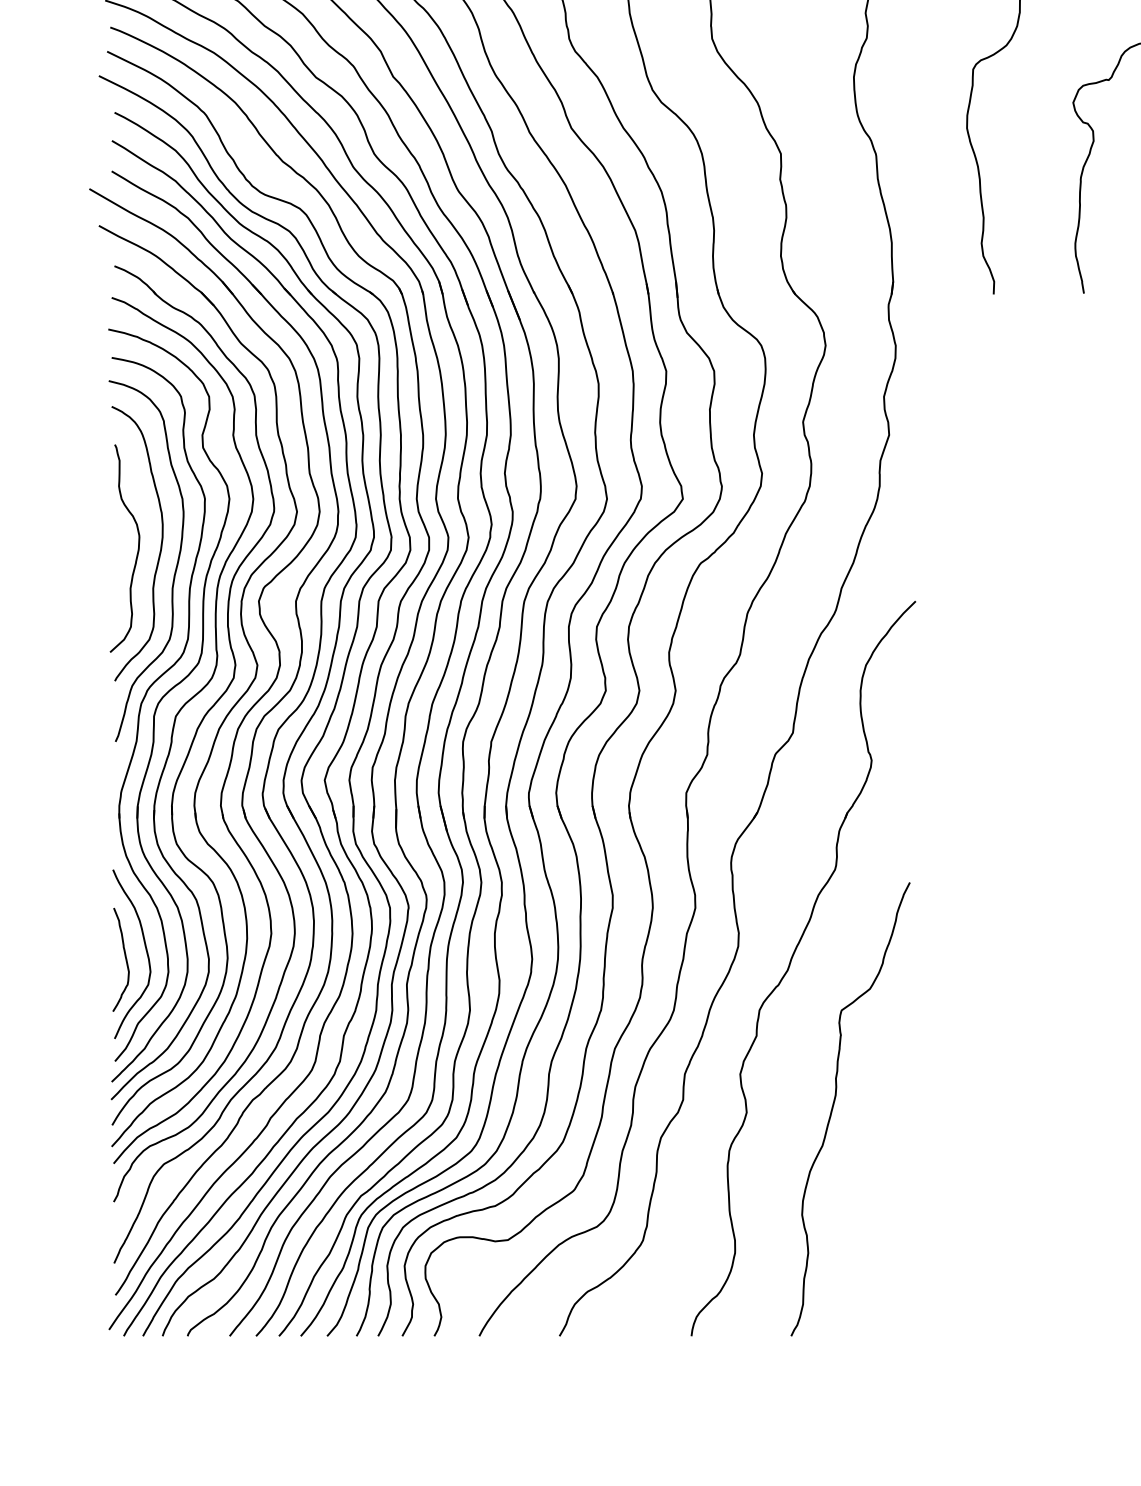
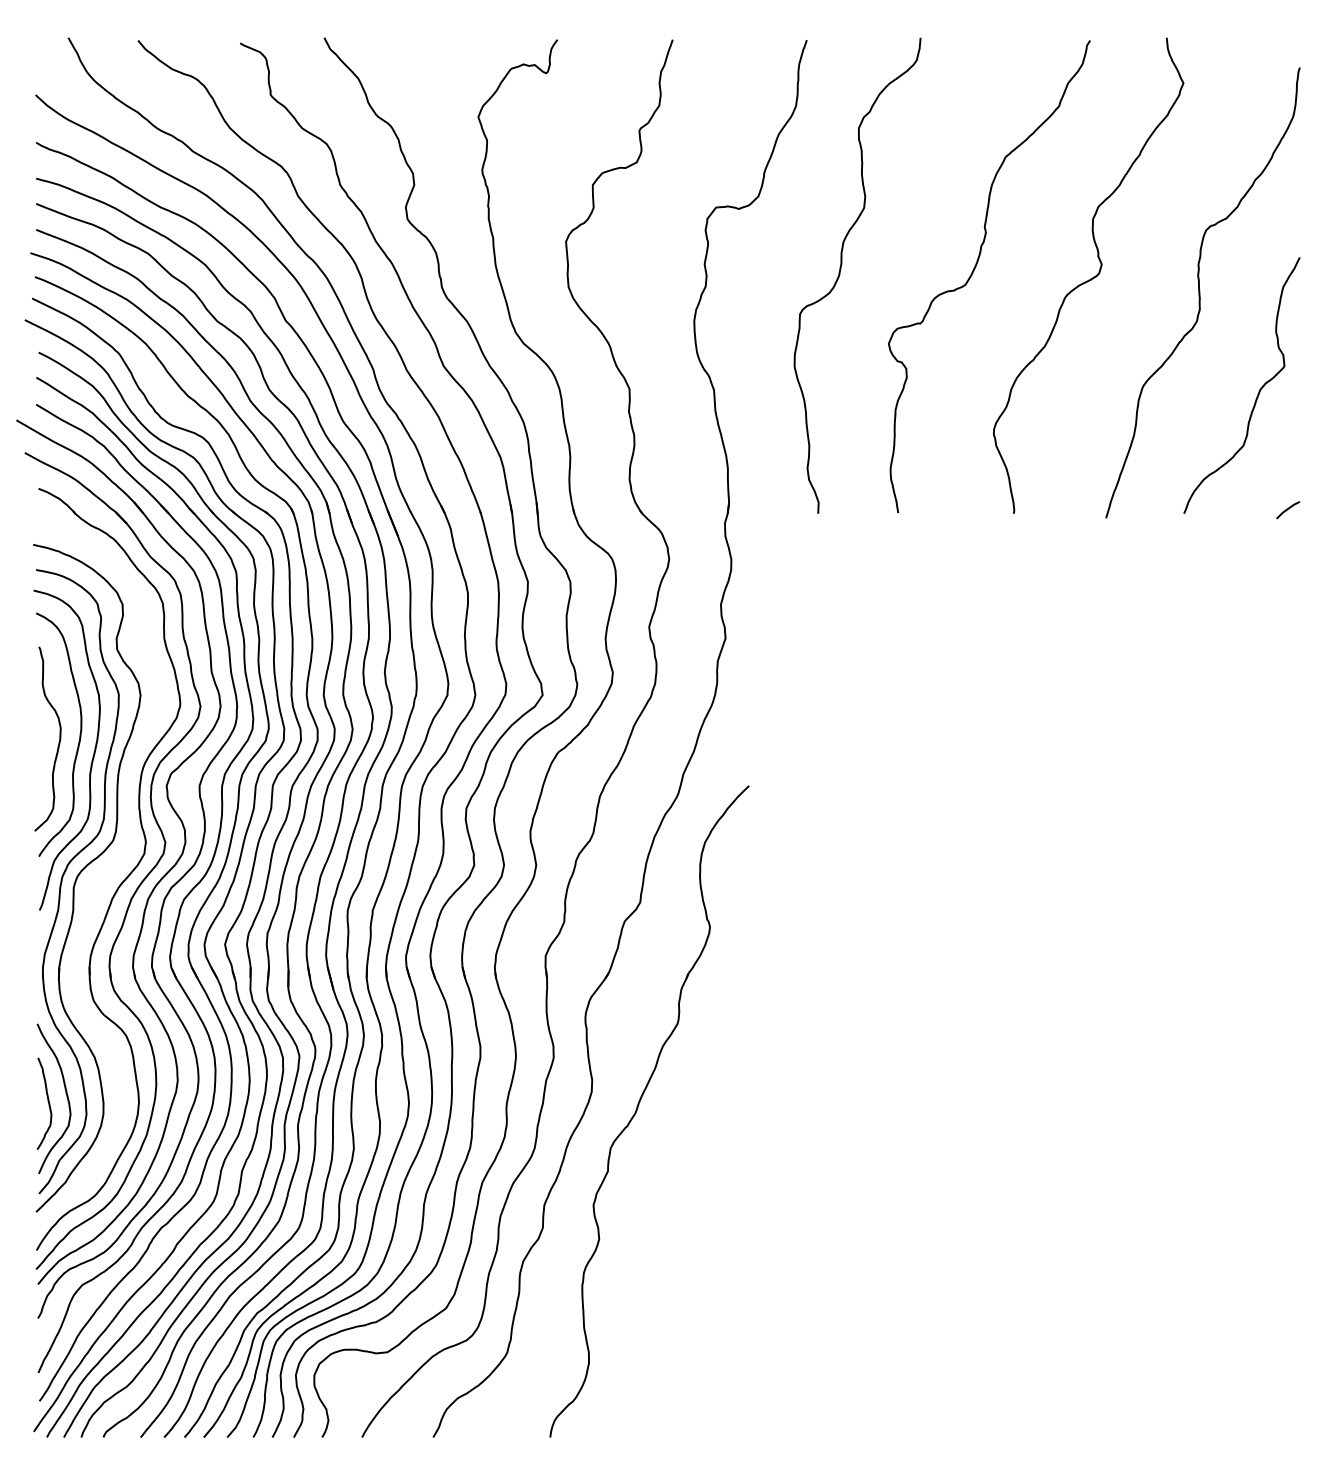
part: (181, 699) -> (98, 872), removed
curve: (834, 1103) -> (677, 1231), removed

